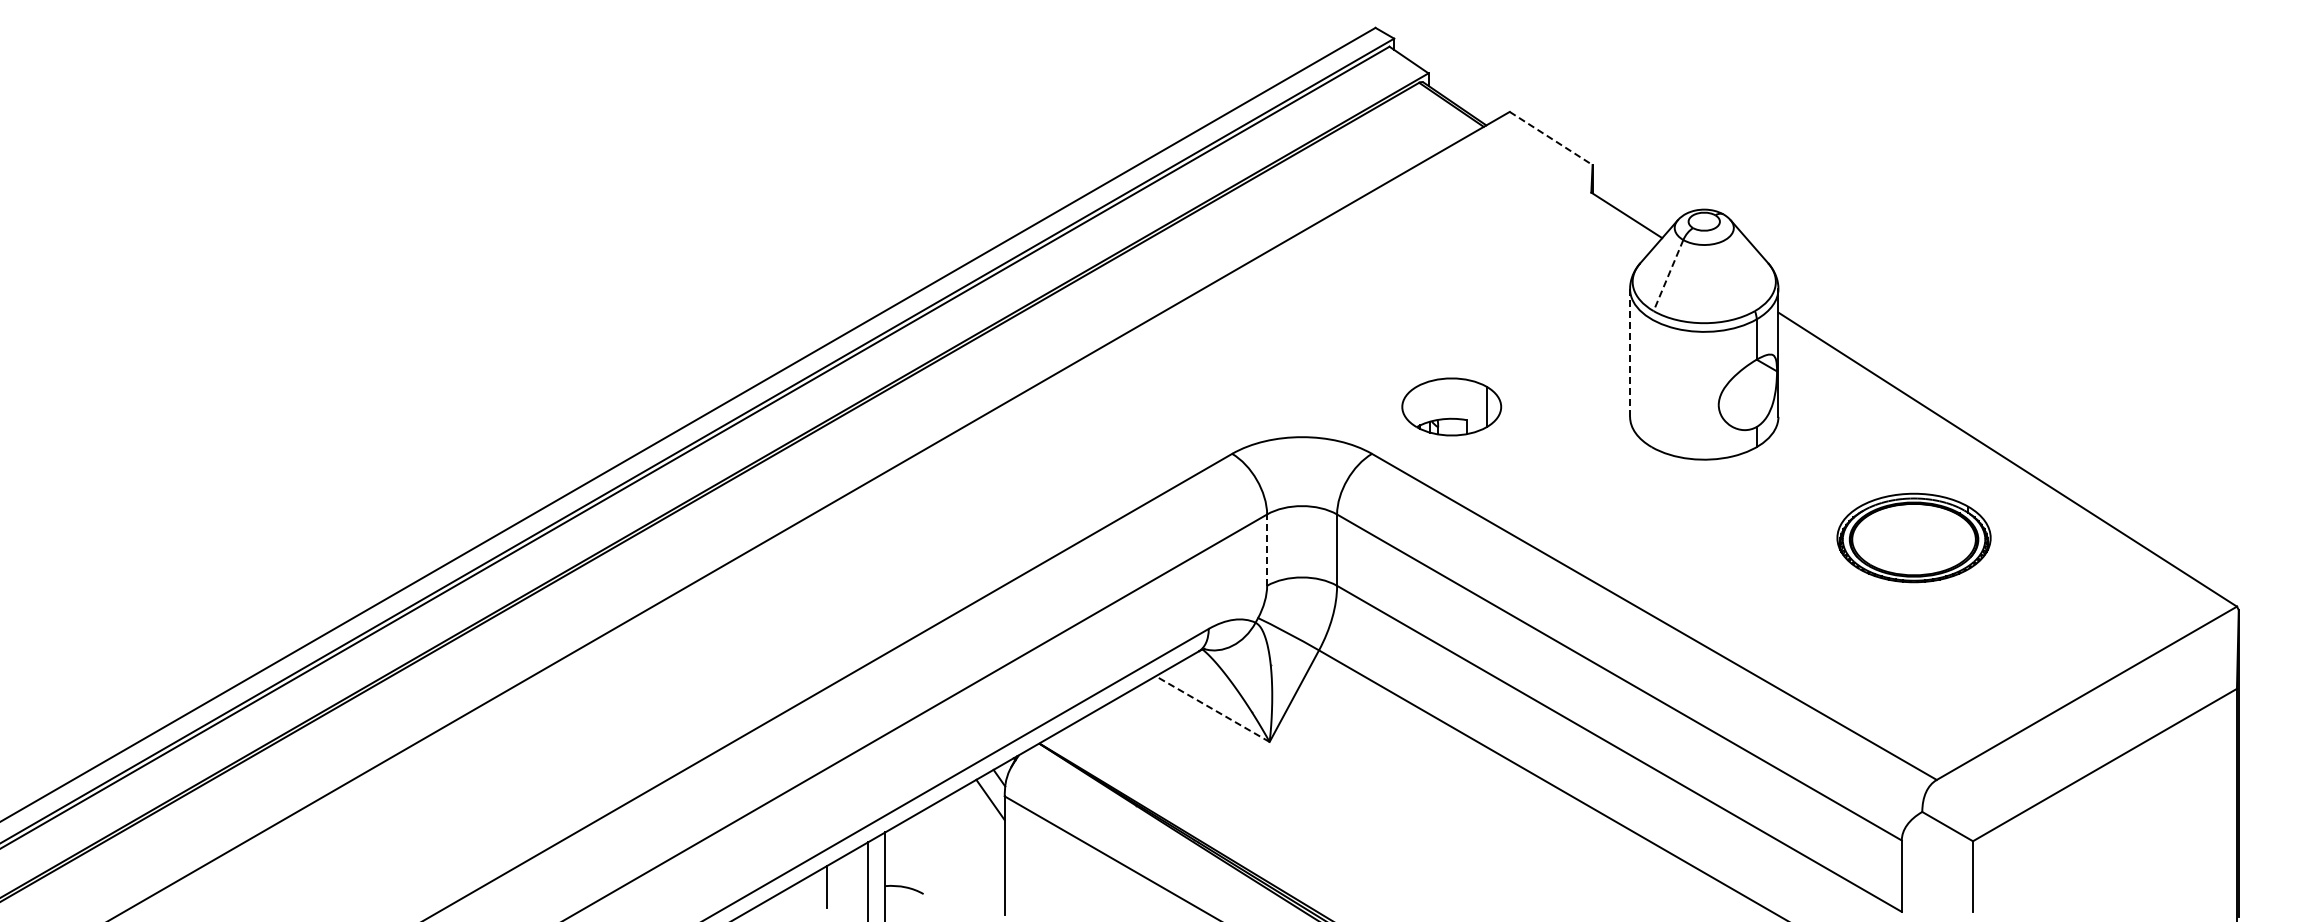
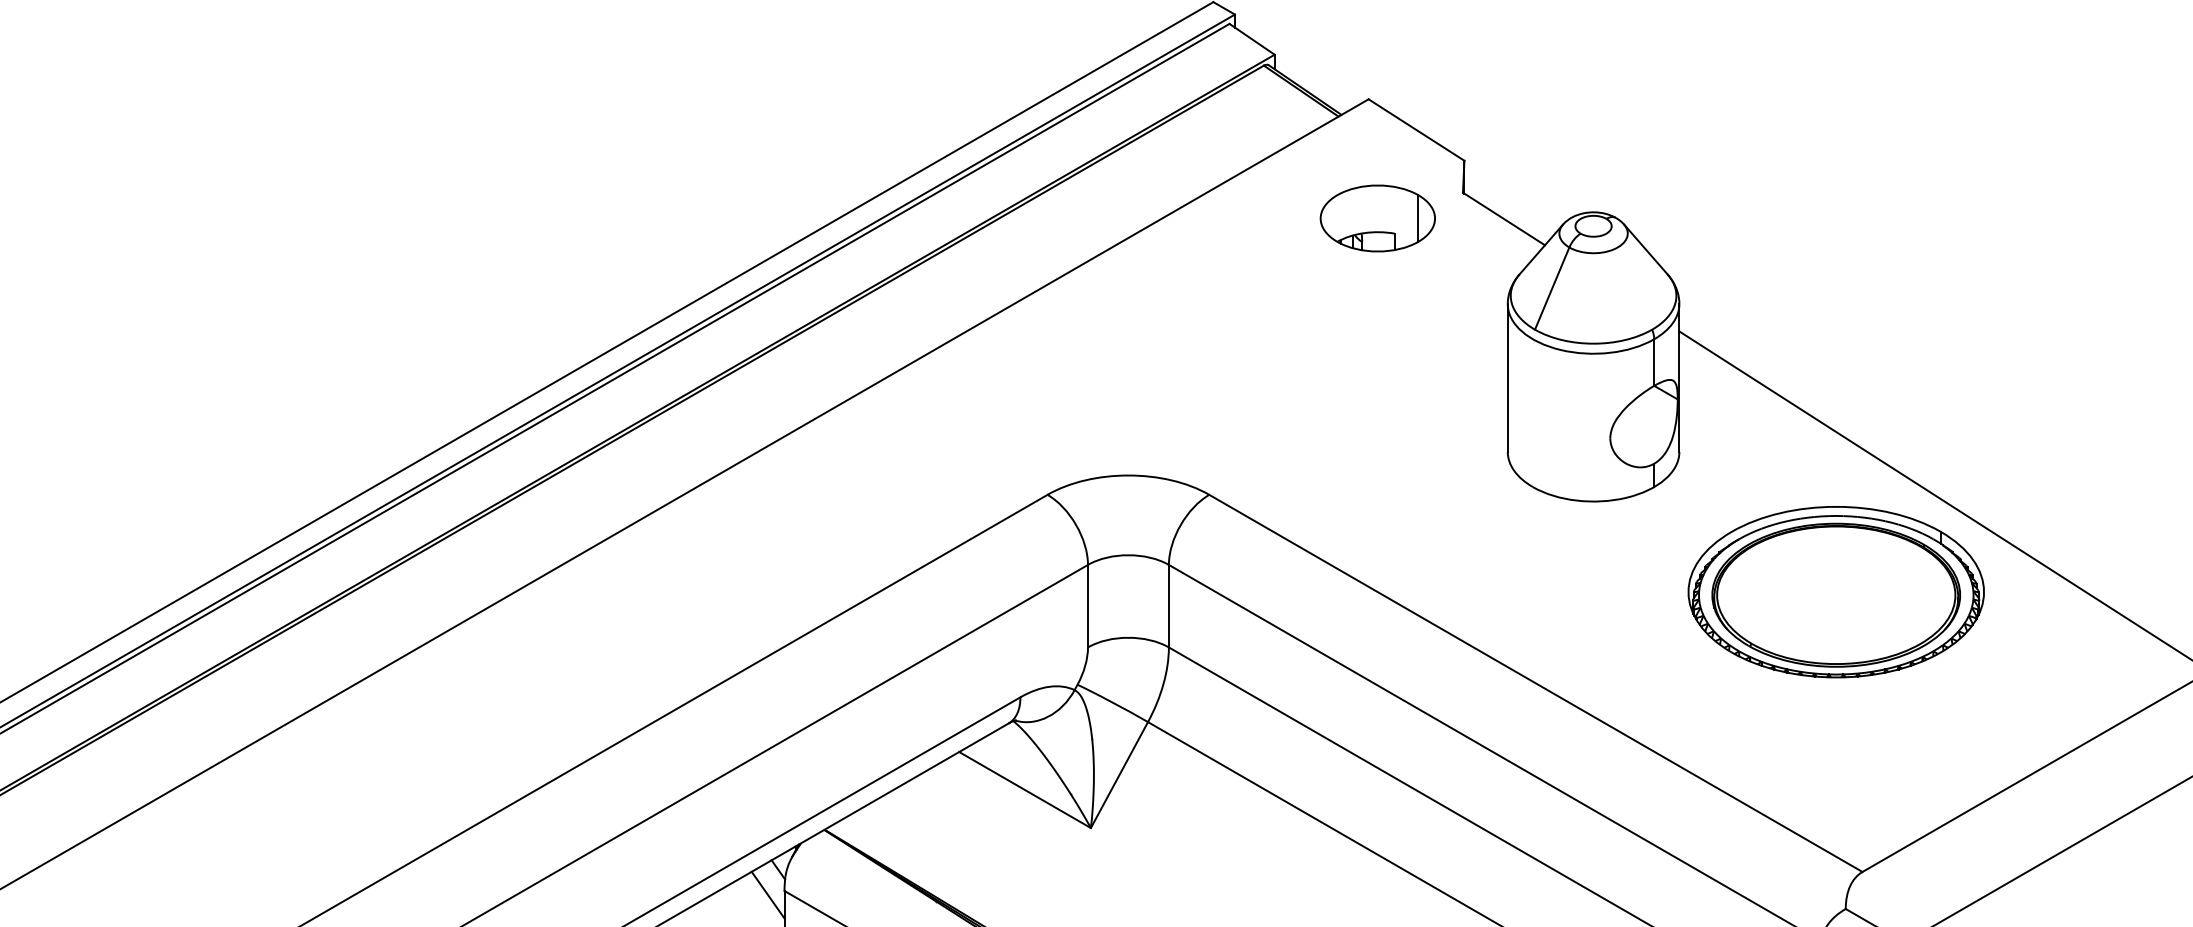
line: (1551, 138) -> (1416, 130), dashed -> solid
line: (1668, 275) -> (1552, 288), dashed -> solid
line: (1630, 352) -> (1508, 377), dashed -> solid
part: (1451, 406) -> (1377, 217), moved
part: (1913, 537) -> (1835, 591), size x1.67
line: (1267, 550) -> (1088, 606), dashed -> solid
line: (1212, 709) -> (1024, 790), dashed -> solid

